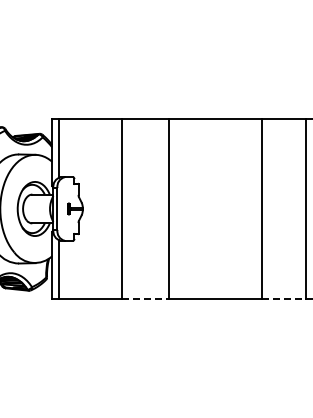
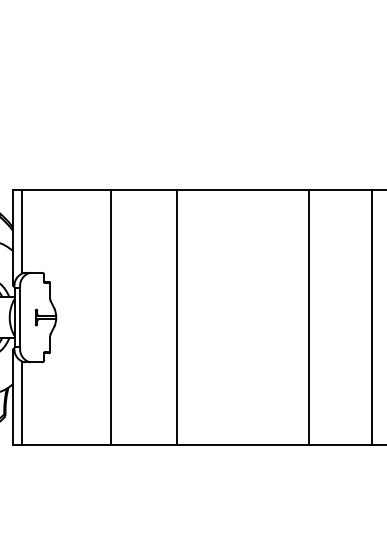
line: (145, 299) -> (144, 445), dashed -> solid
line: (284, 299) -> (340, 445), dashed -> solid

